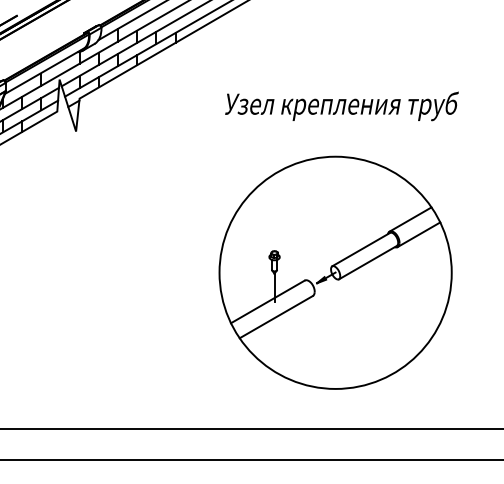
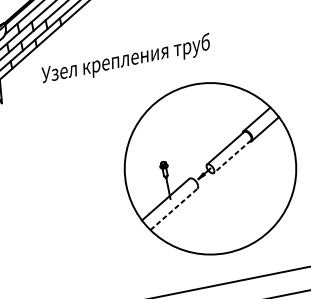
text: (341, 106) -> (126, 60), moved
line: (367, 262) -> (232, 156), solid -> dashed
line: (276, 316) -> (173, 208), solid -> dashed

